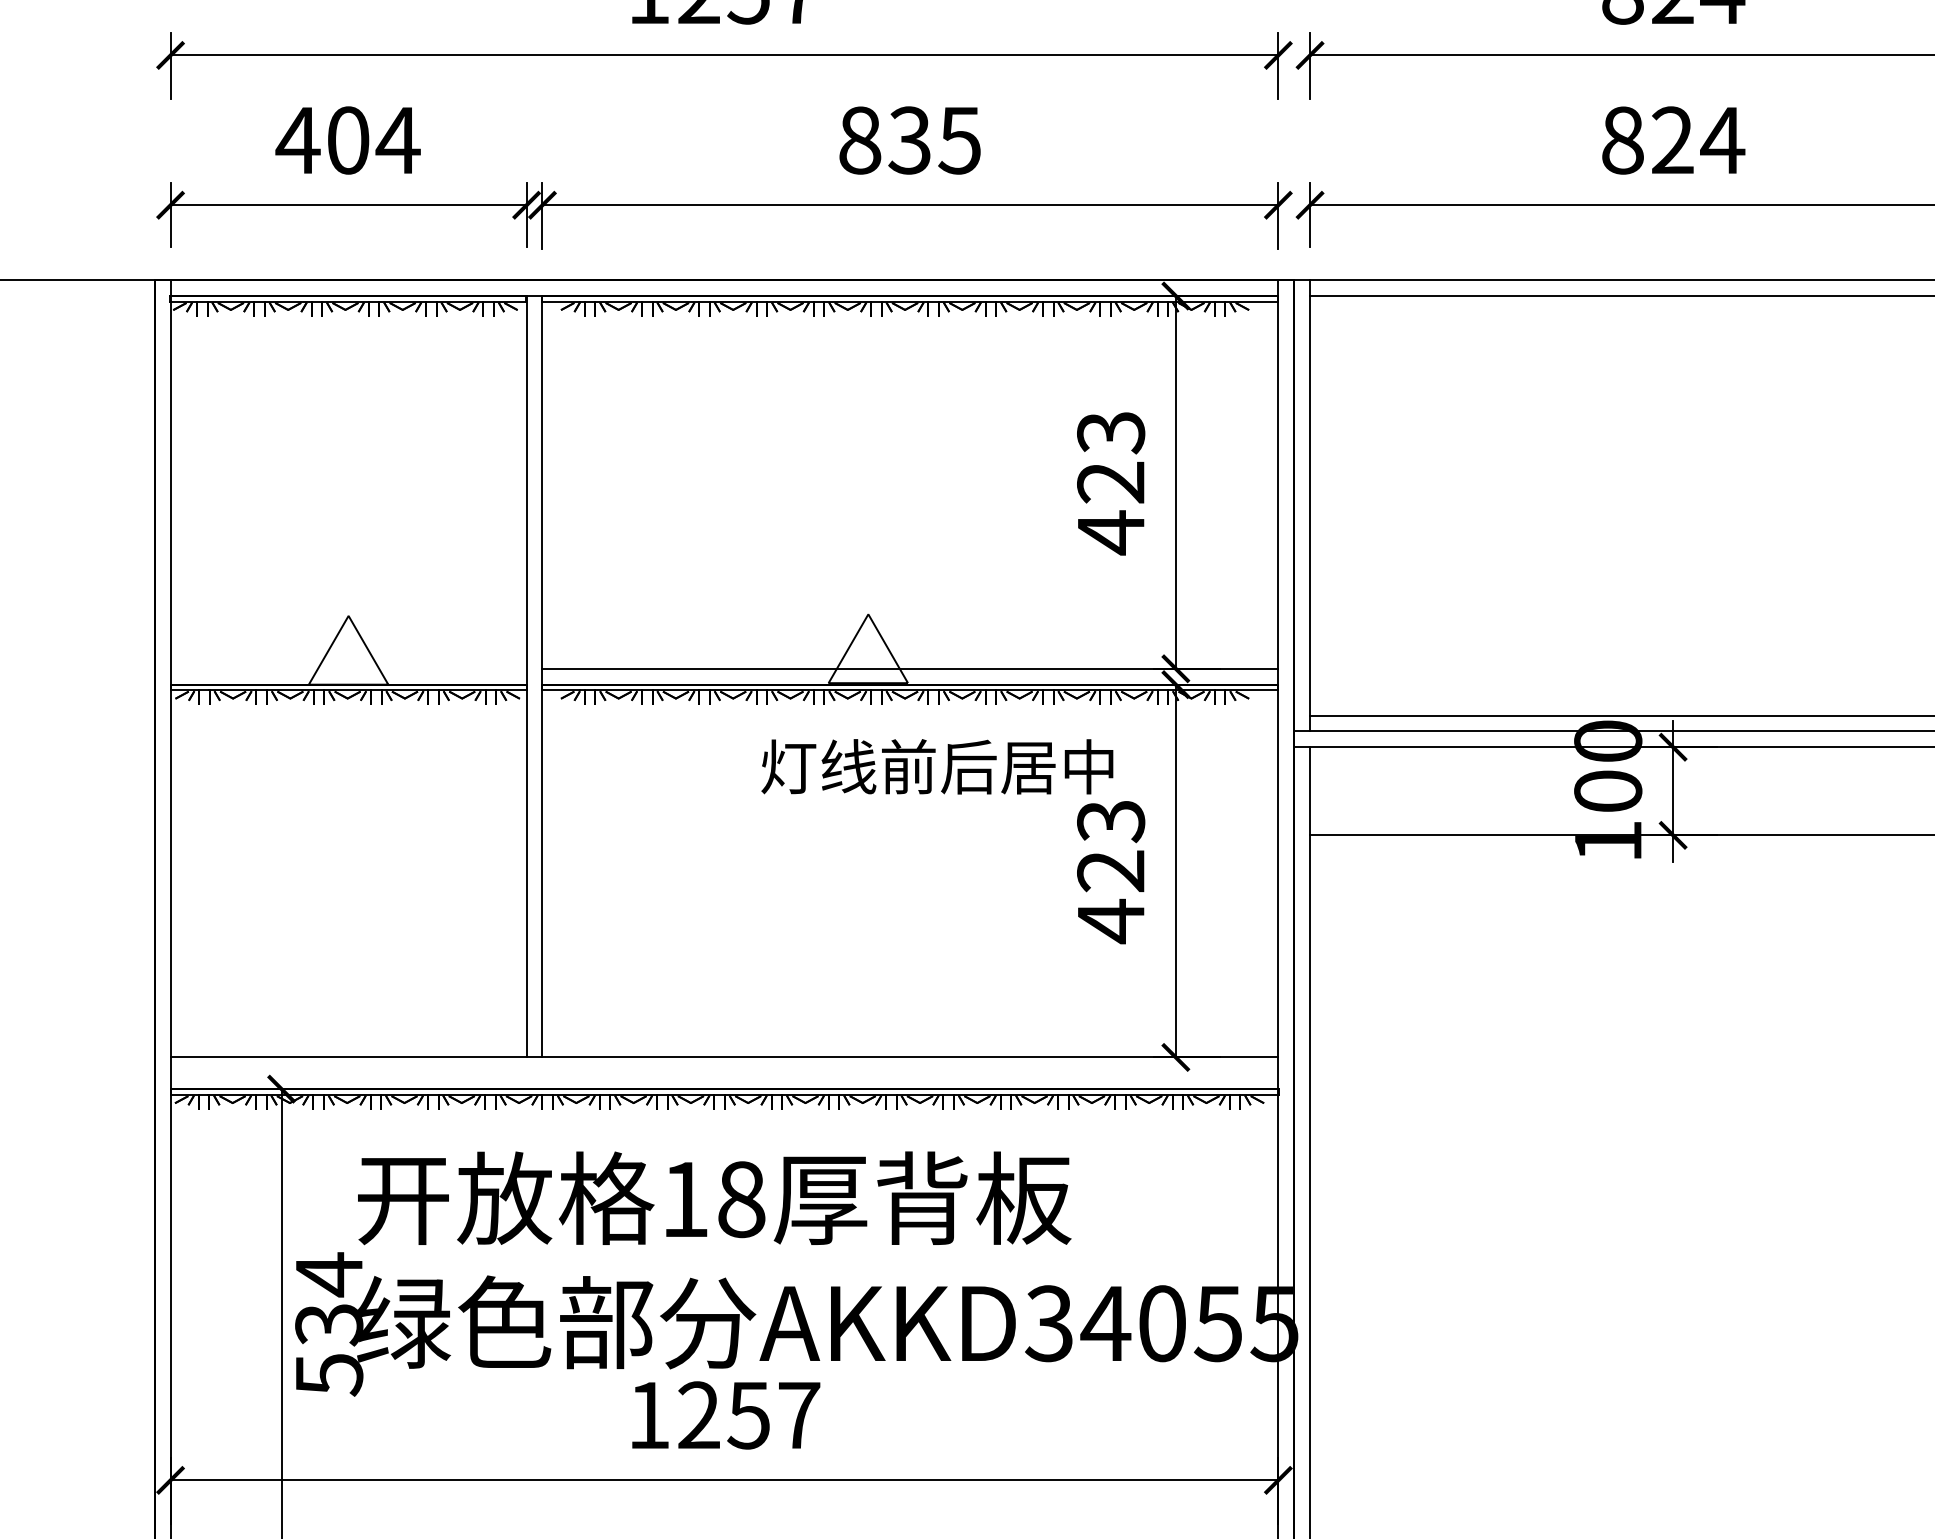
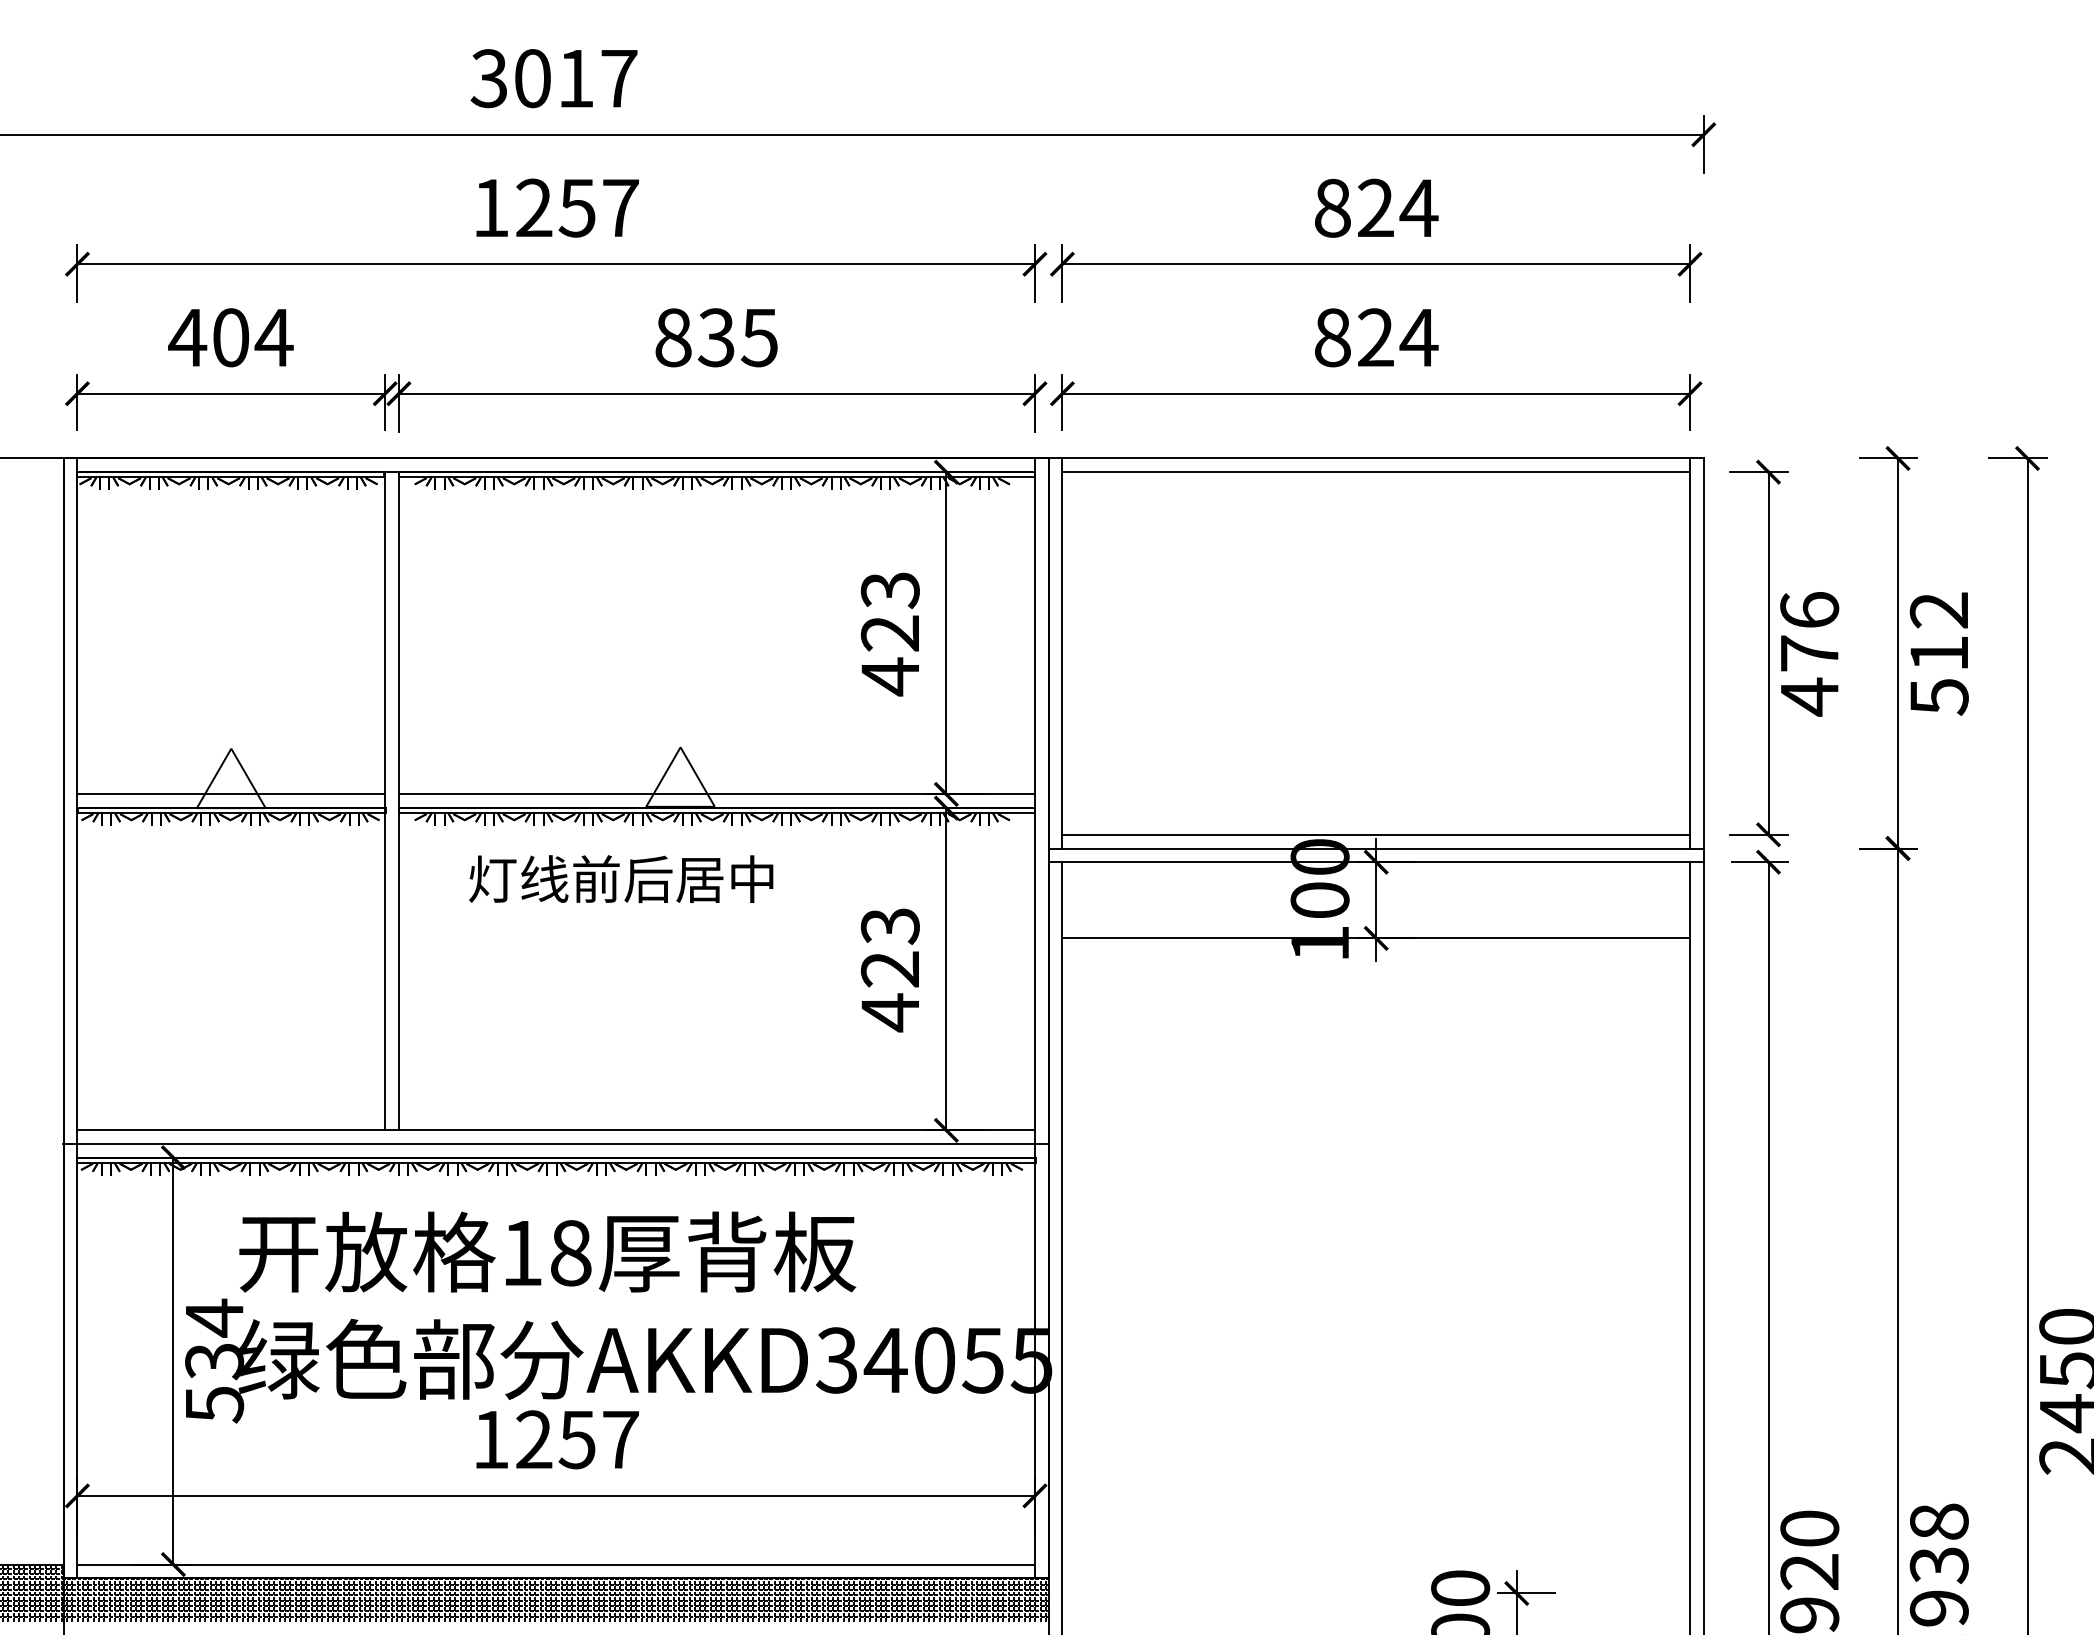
line: (348, 668) -> (231, 794), added
text: (937, 767) -> (621, 879), moved
line: (723, 1073) -> (555, 1144), added

